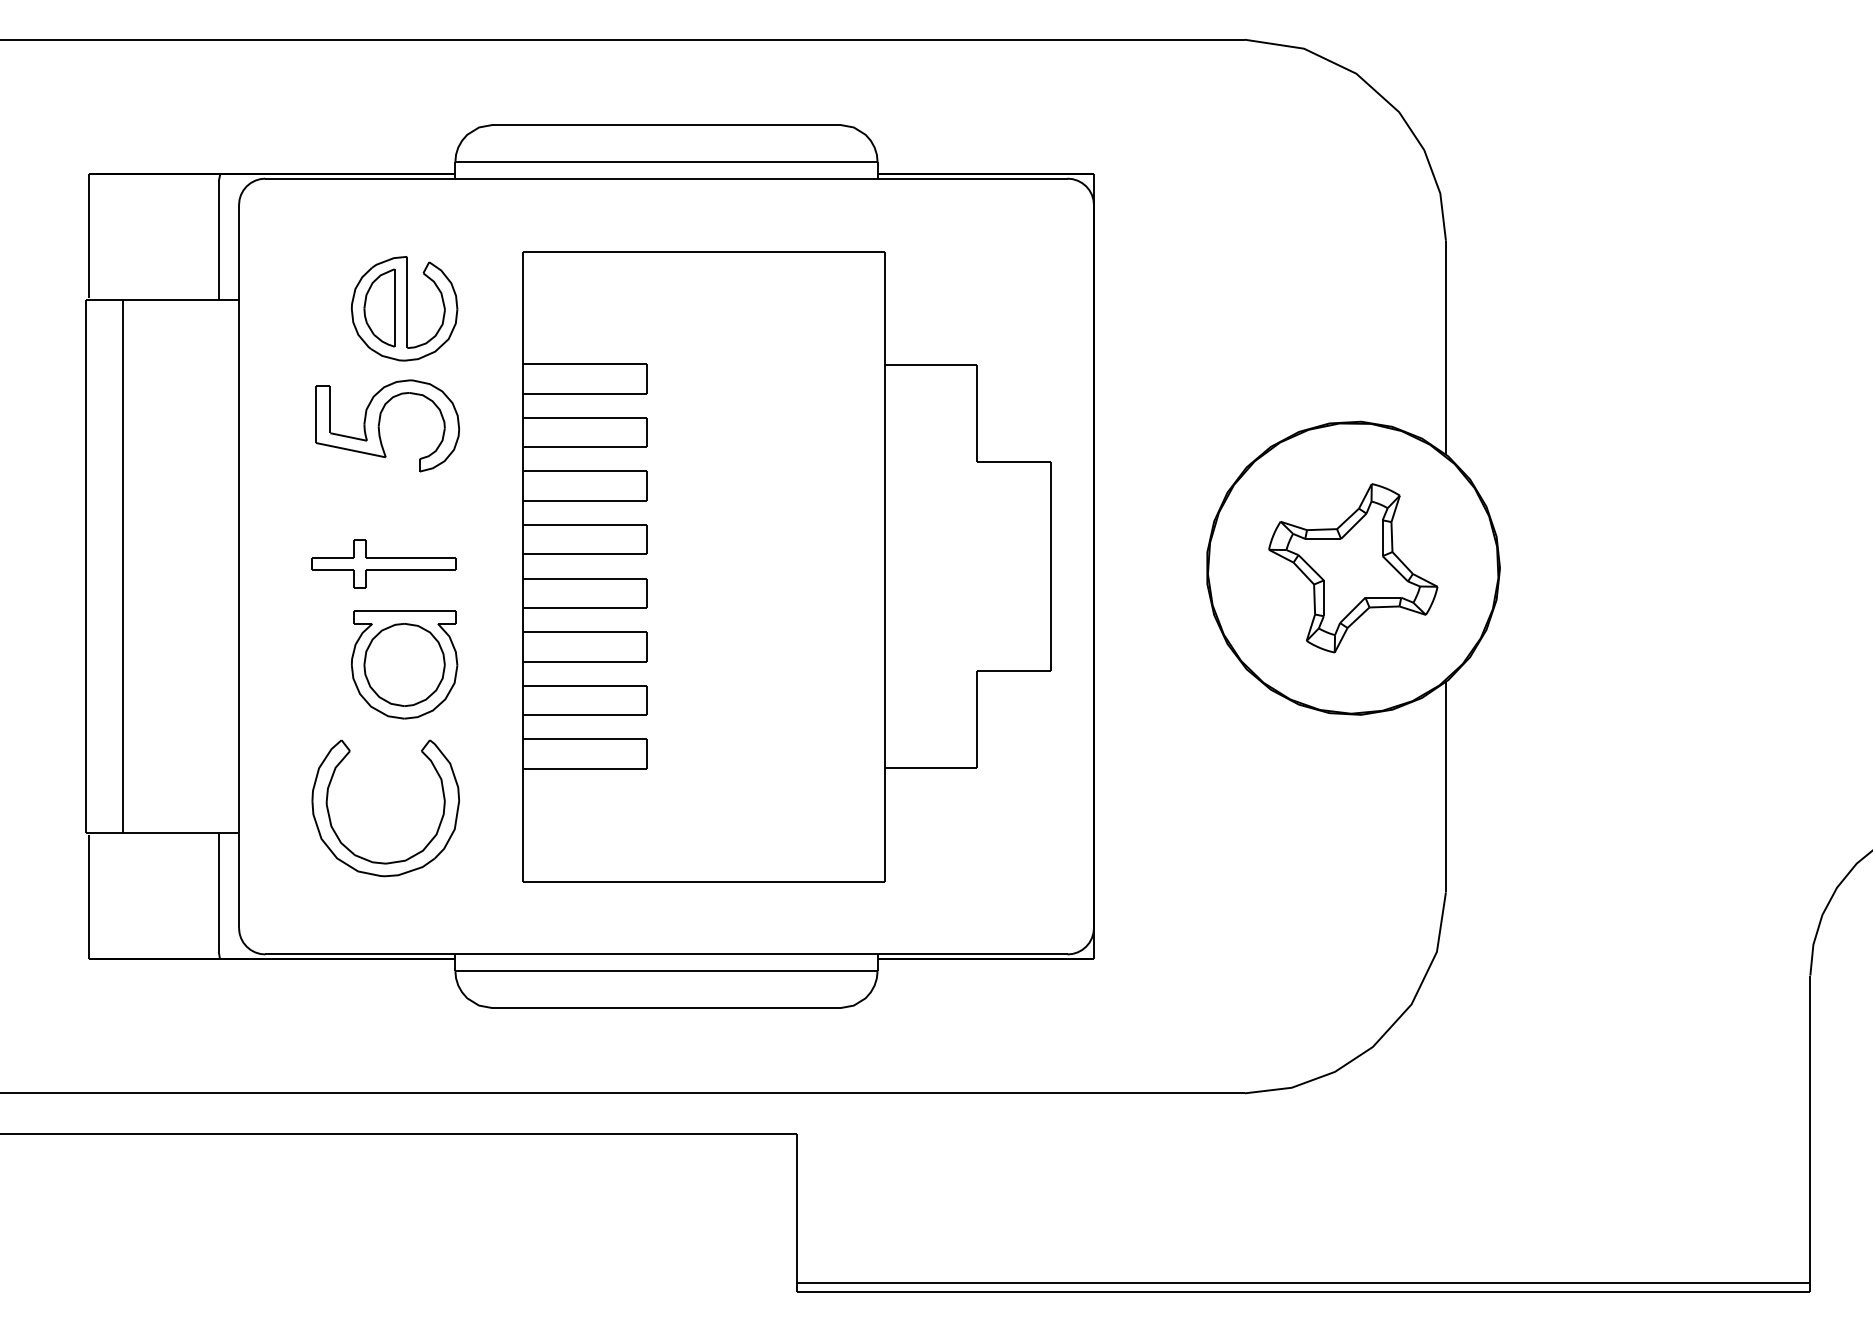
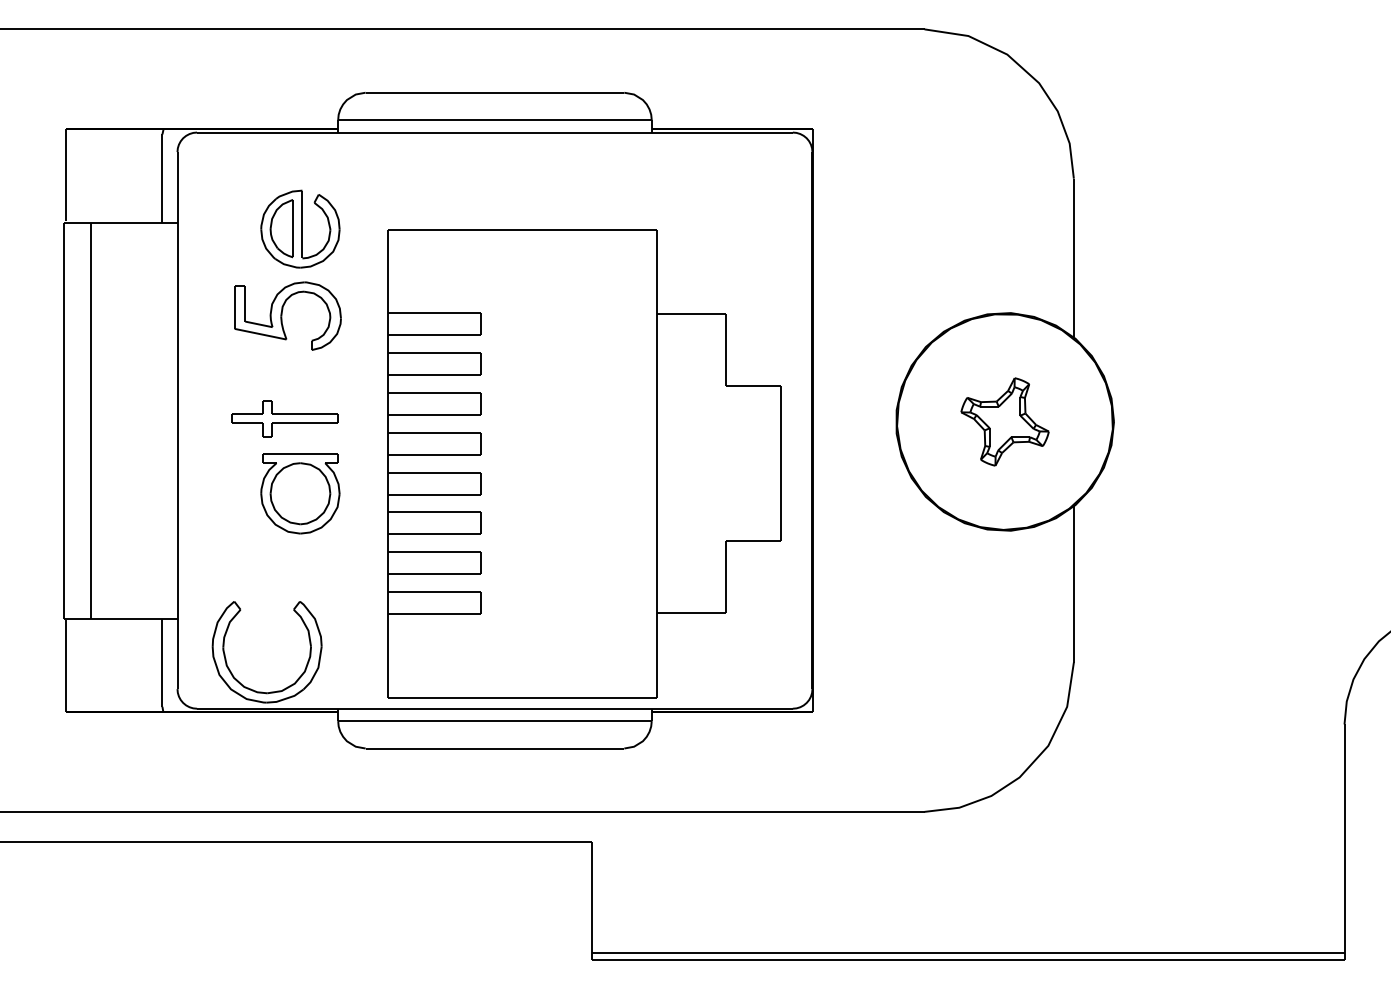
part: (786, 566) -> (584, 463), moved
part: (1353, 568) -> (1005, 422), size x0.7
part: (391, 861) -> (271, 691), moved

